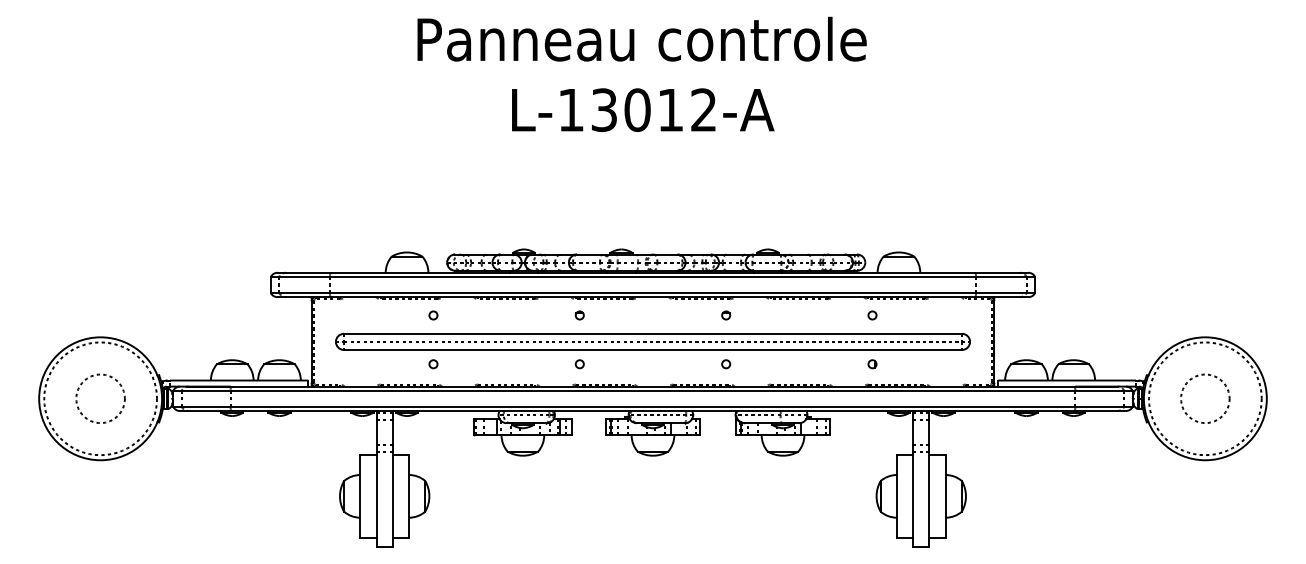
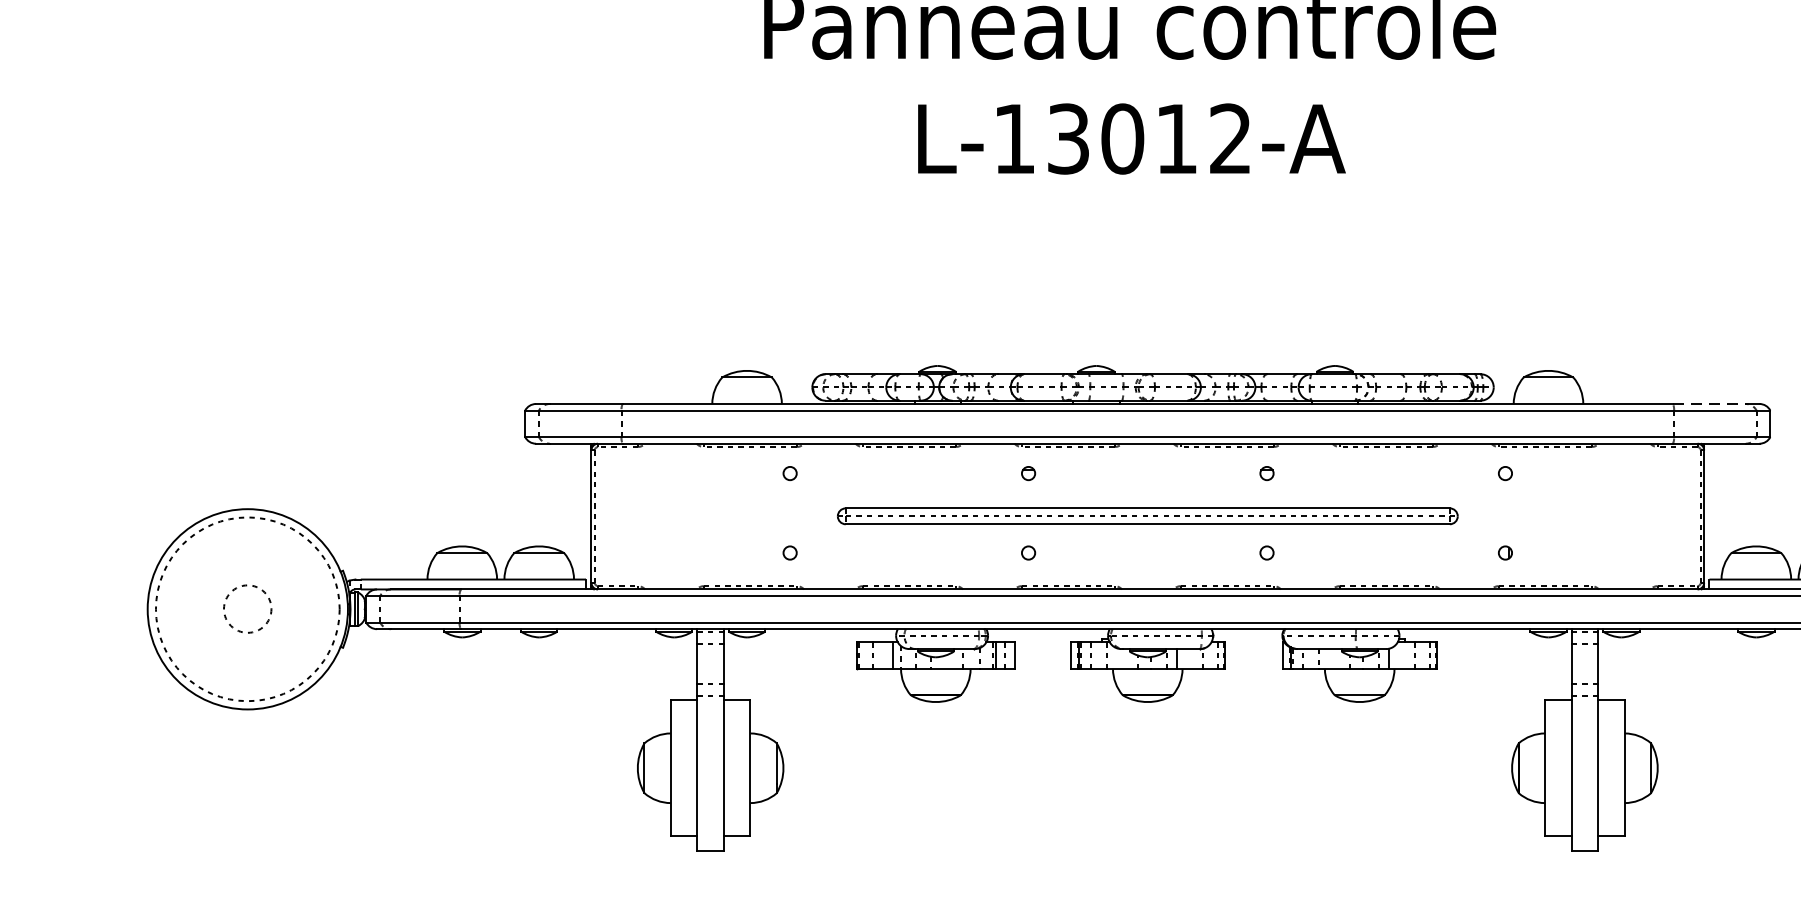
line: (998, 272) -> (1710, 403), solid -> dashed
part: (652, 341) -> (1146, 515), size x0.6
circle: (100, 398) -> (247, 608), size x0.6

